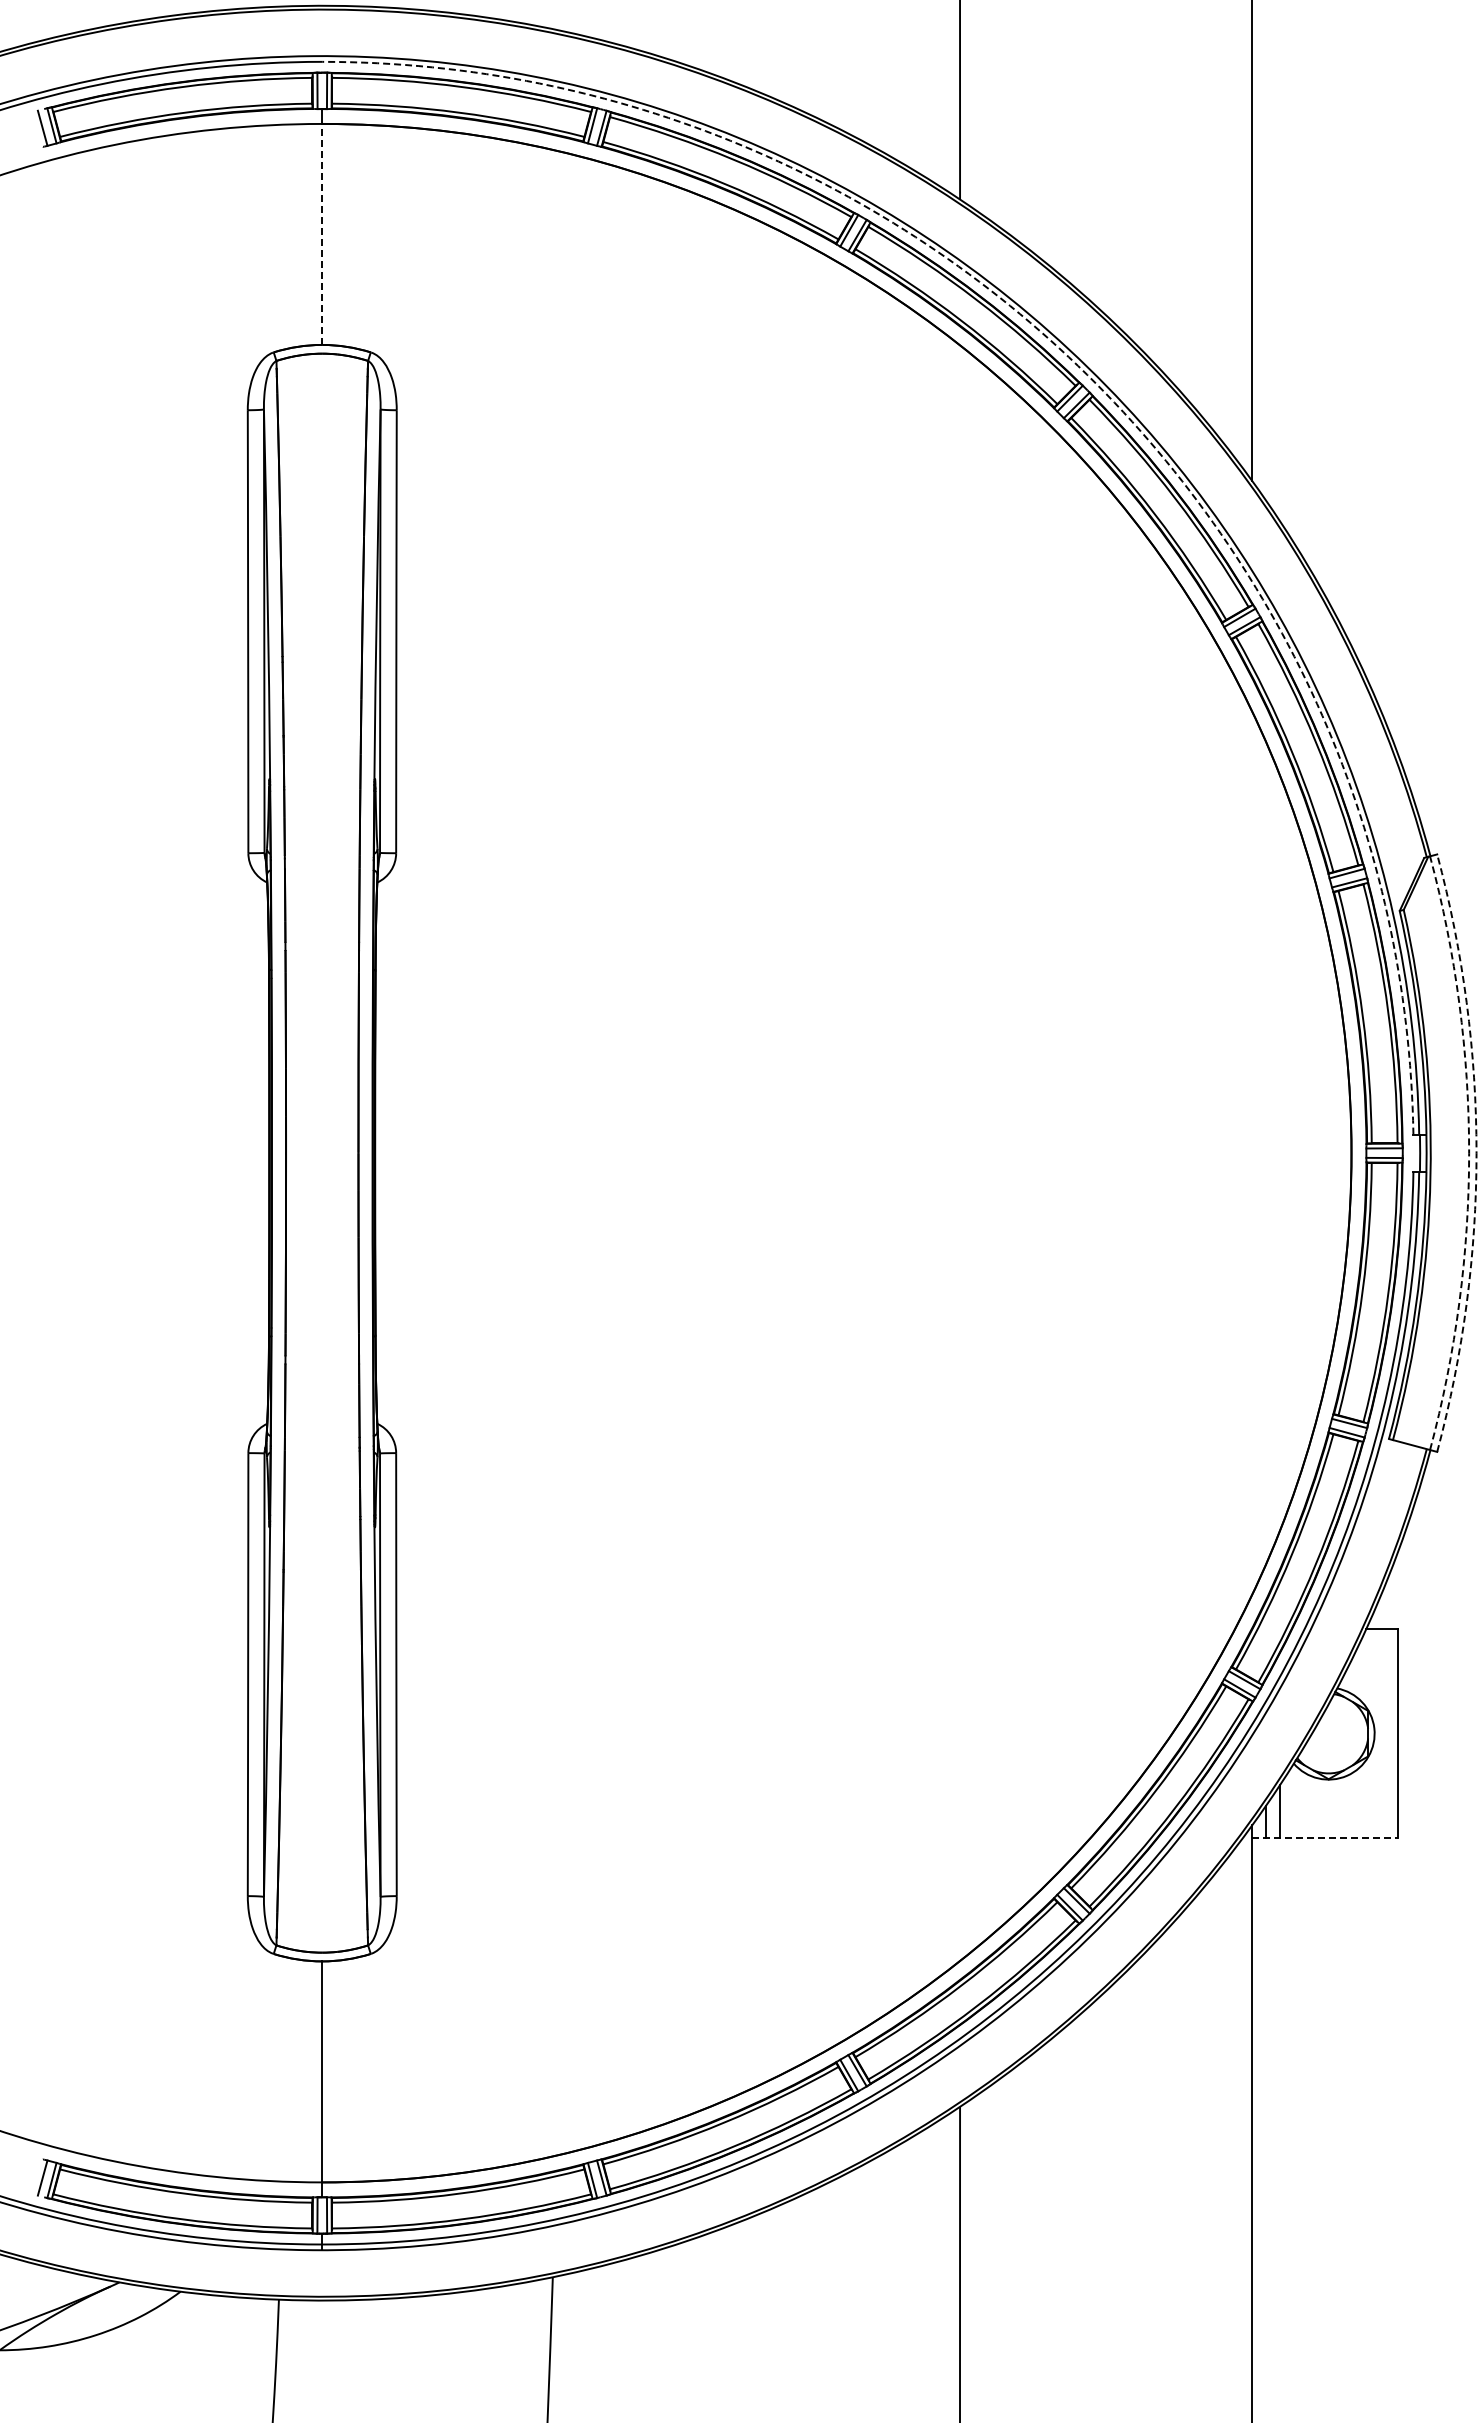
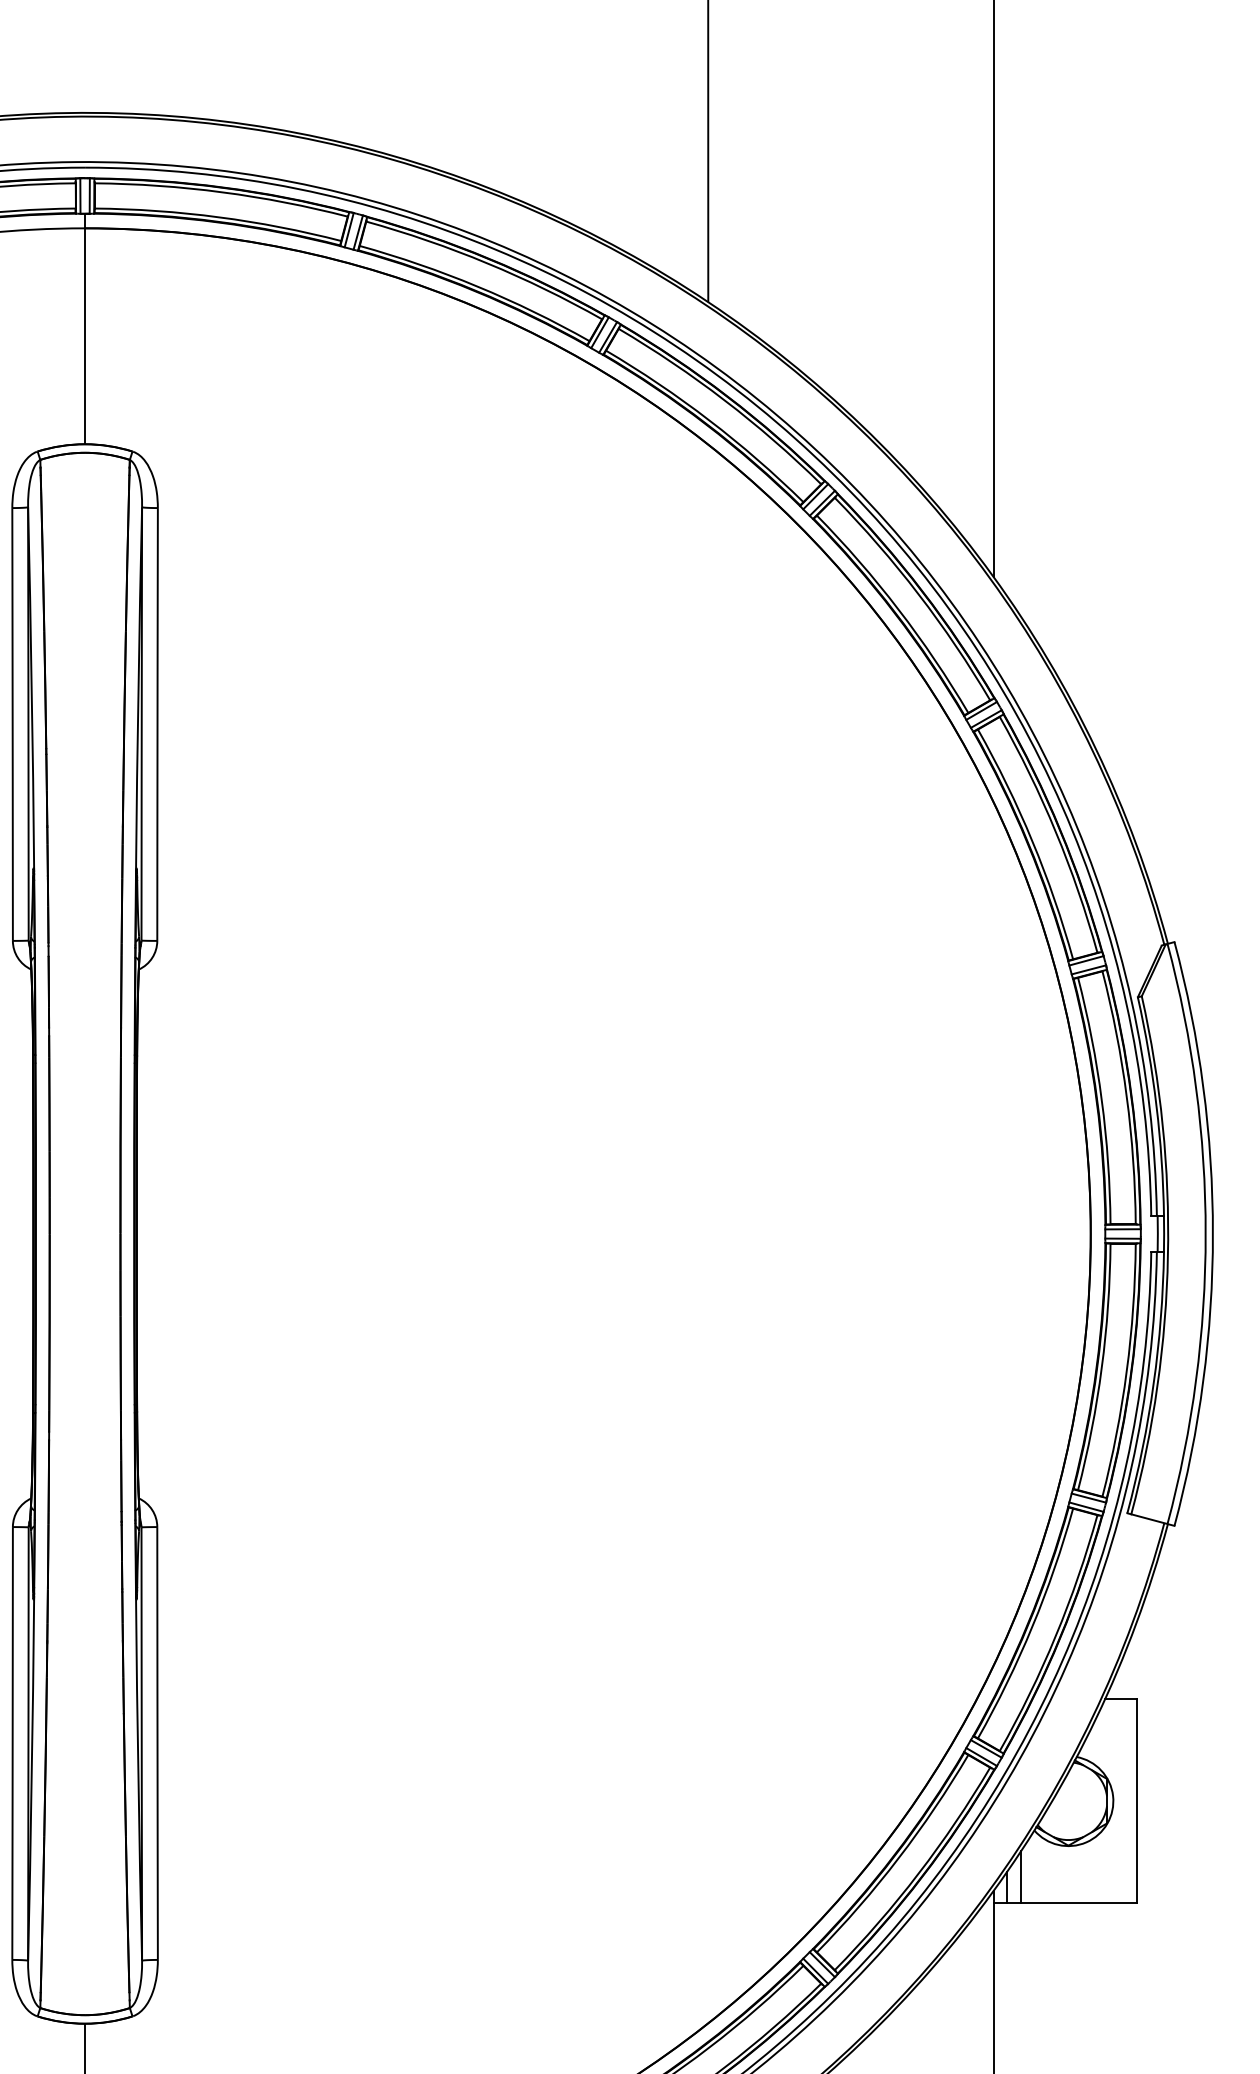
line: (322, 233) -> (85, 335), dashed -> solid
arc: (1087, 374) -> (832, 473), dashed -> solid
arc: (1469, 1153) -> (1206, 1234), dashed -> solid
arc: (1476, 1153) -> (1212, 1234), dashed -> solid
line: (1325, 1838) -> (1065, 1903), dashed -> solid

